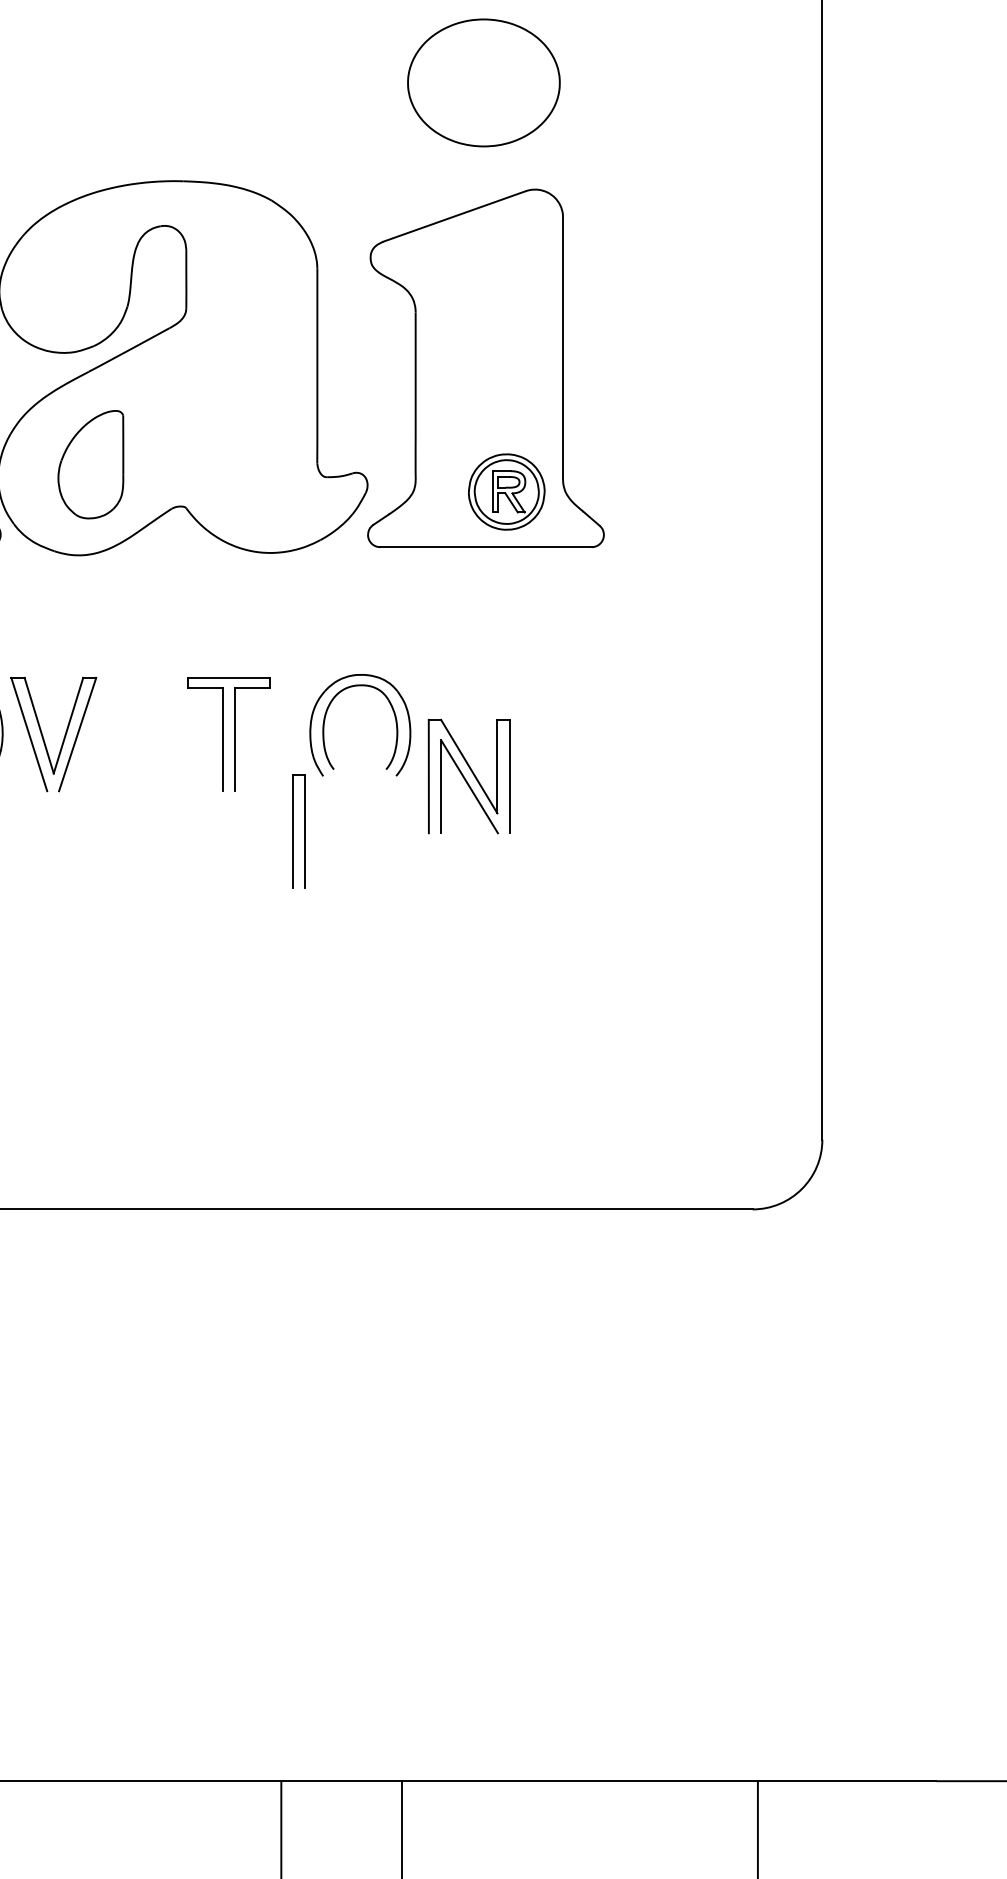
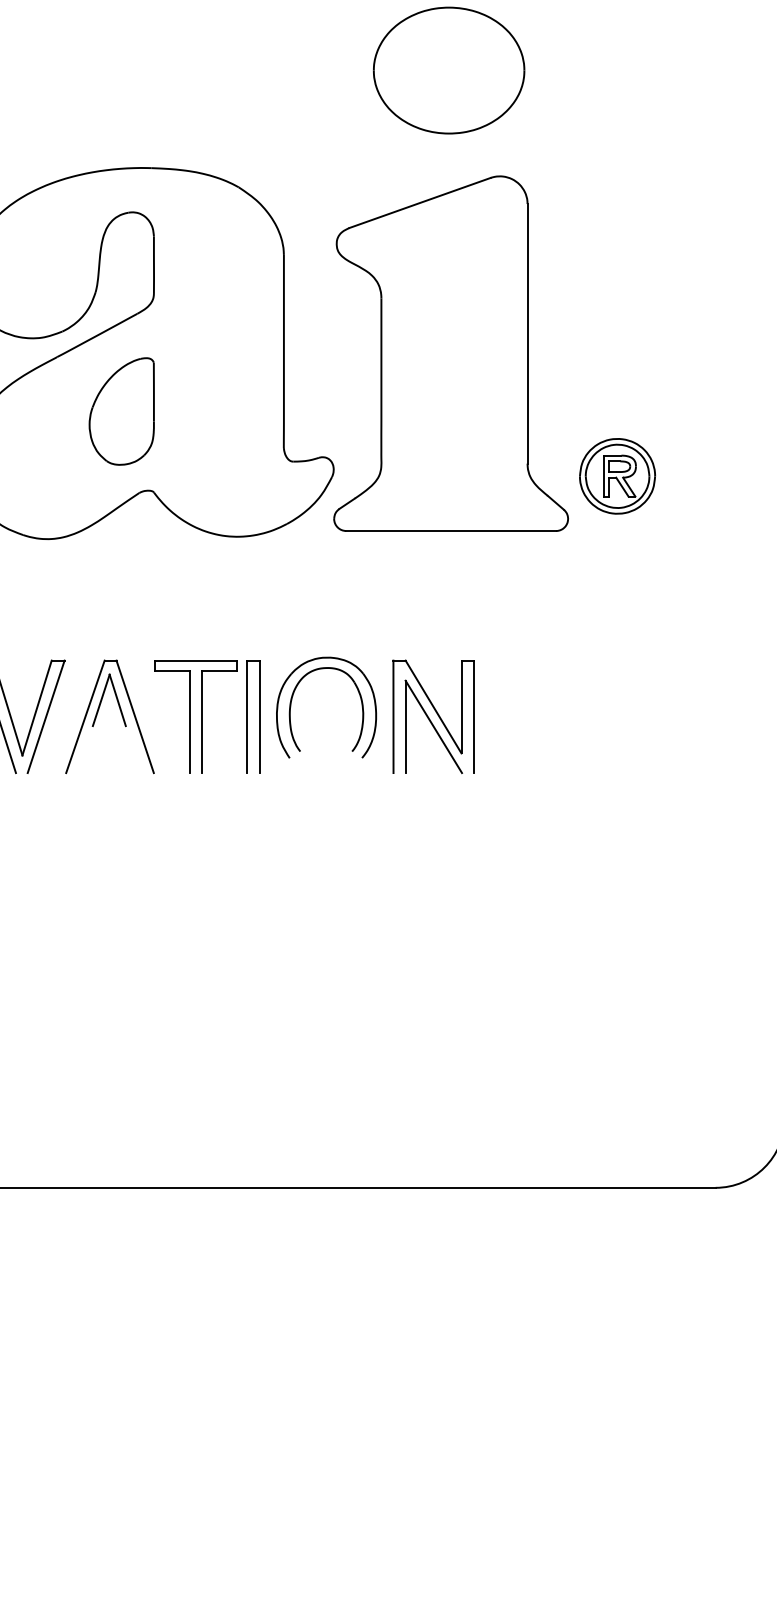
part: (90, 464) -> (121, 411), moved
part: (506, 491) -> (617, 475), moved
part: (130, 730) -> (98, 712), added
part: (468, 776) -> (432, 716), moved
part: (298, 831) -> (253, 716), moved

